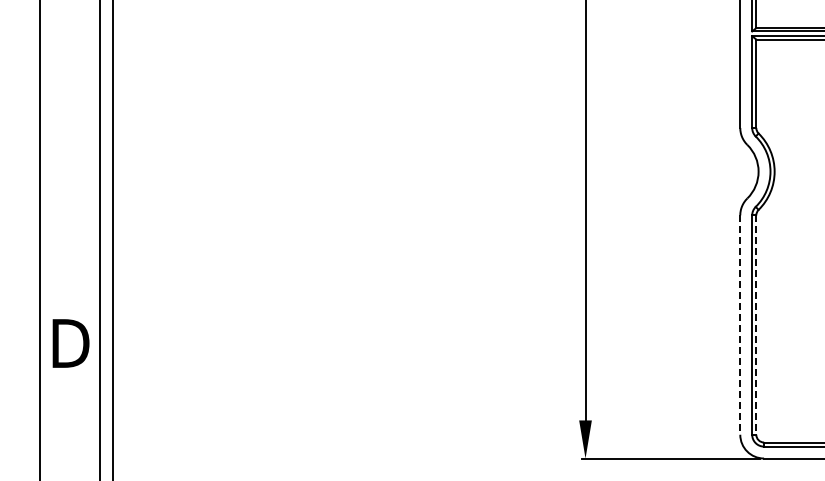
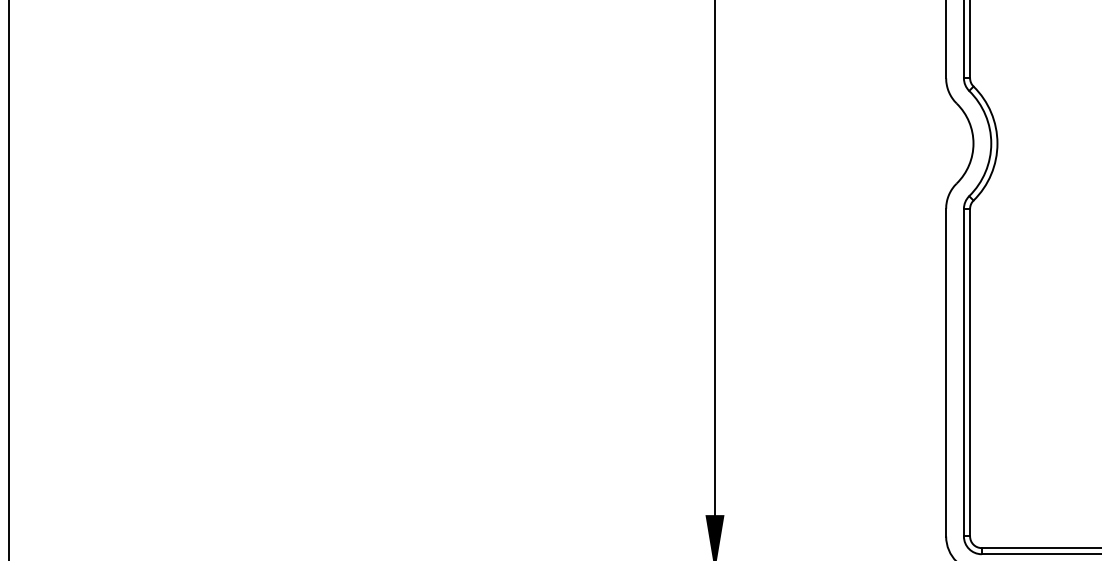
line: (740, 325) -> (946, 373), dashed -> solid
line: (756, 325) -> (970, 373), dashed -> solid

